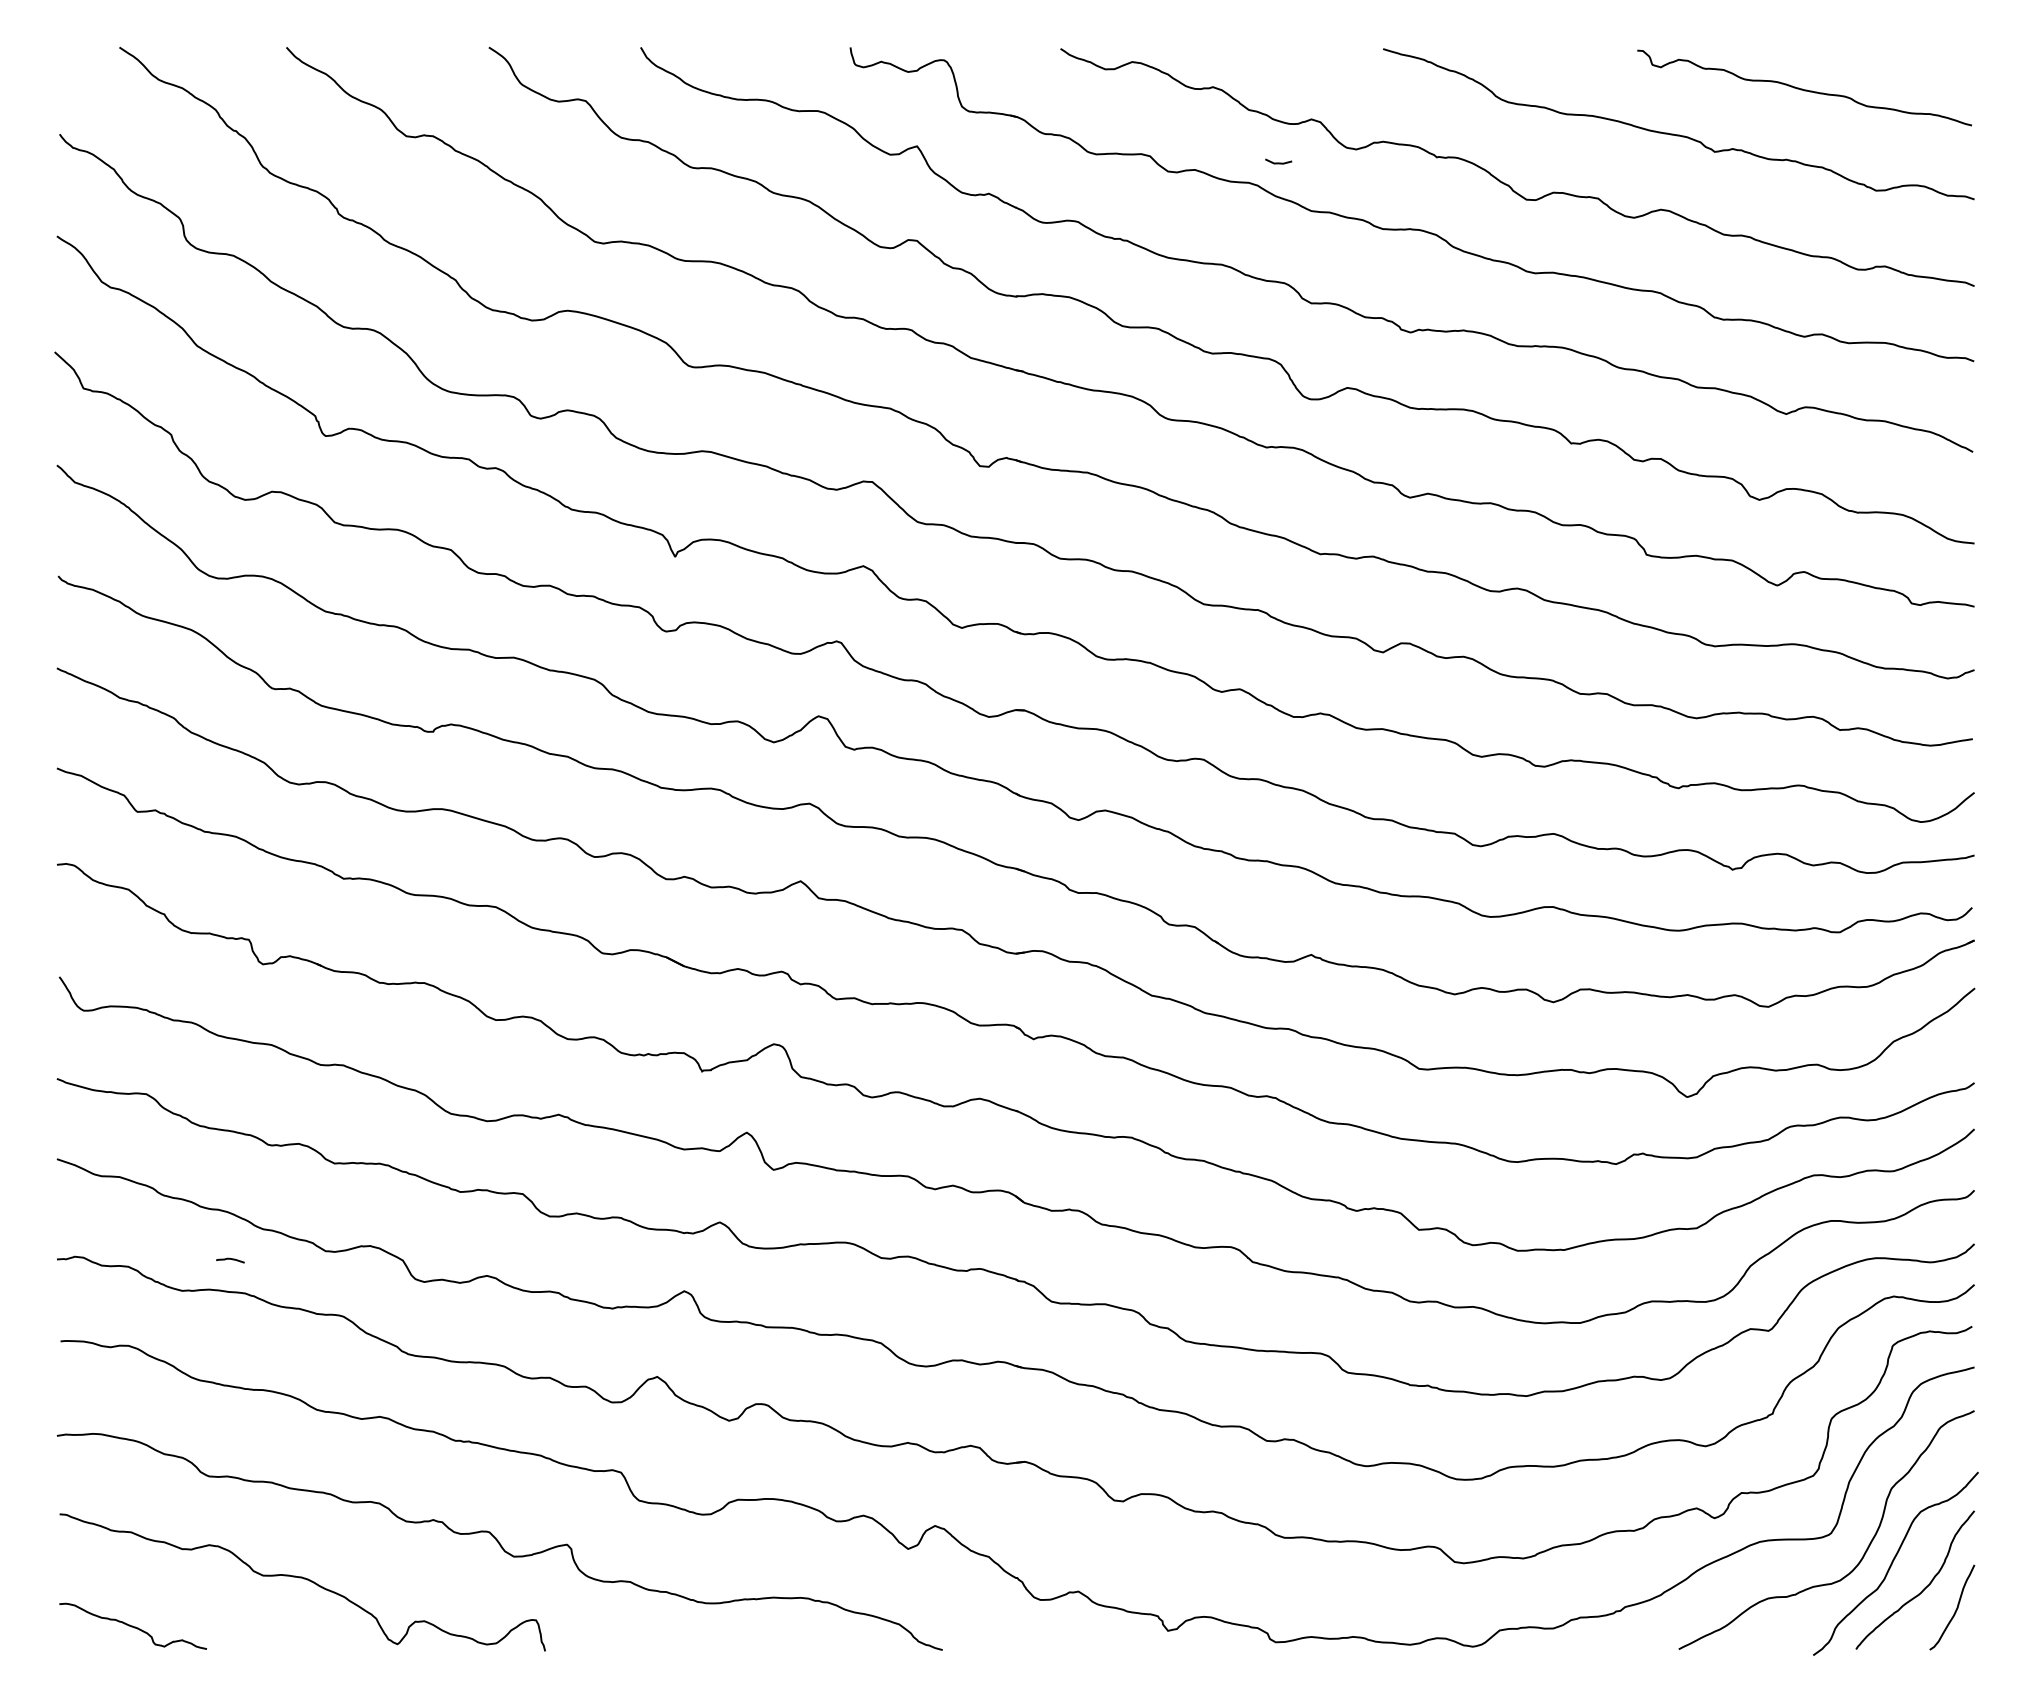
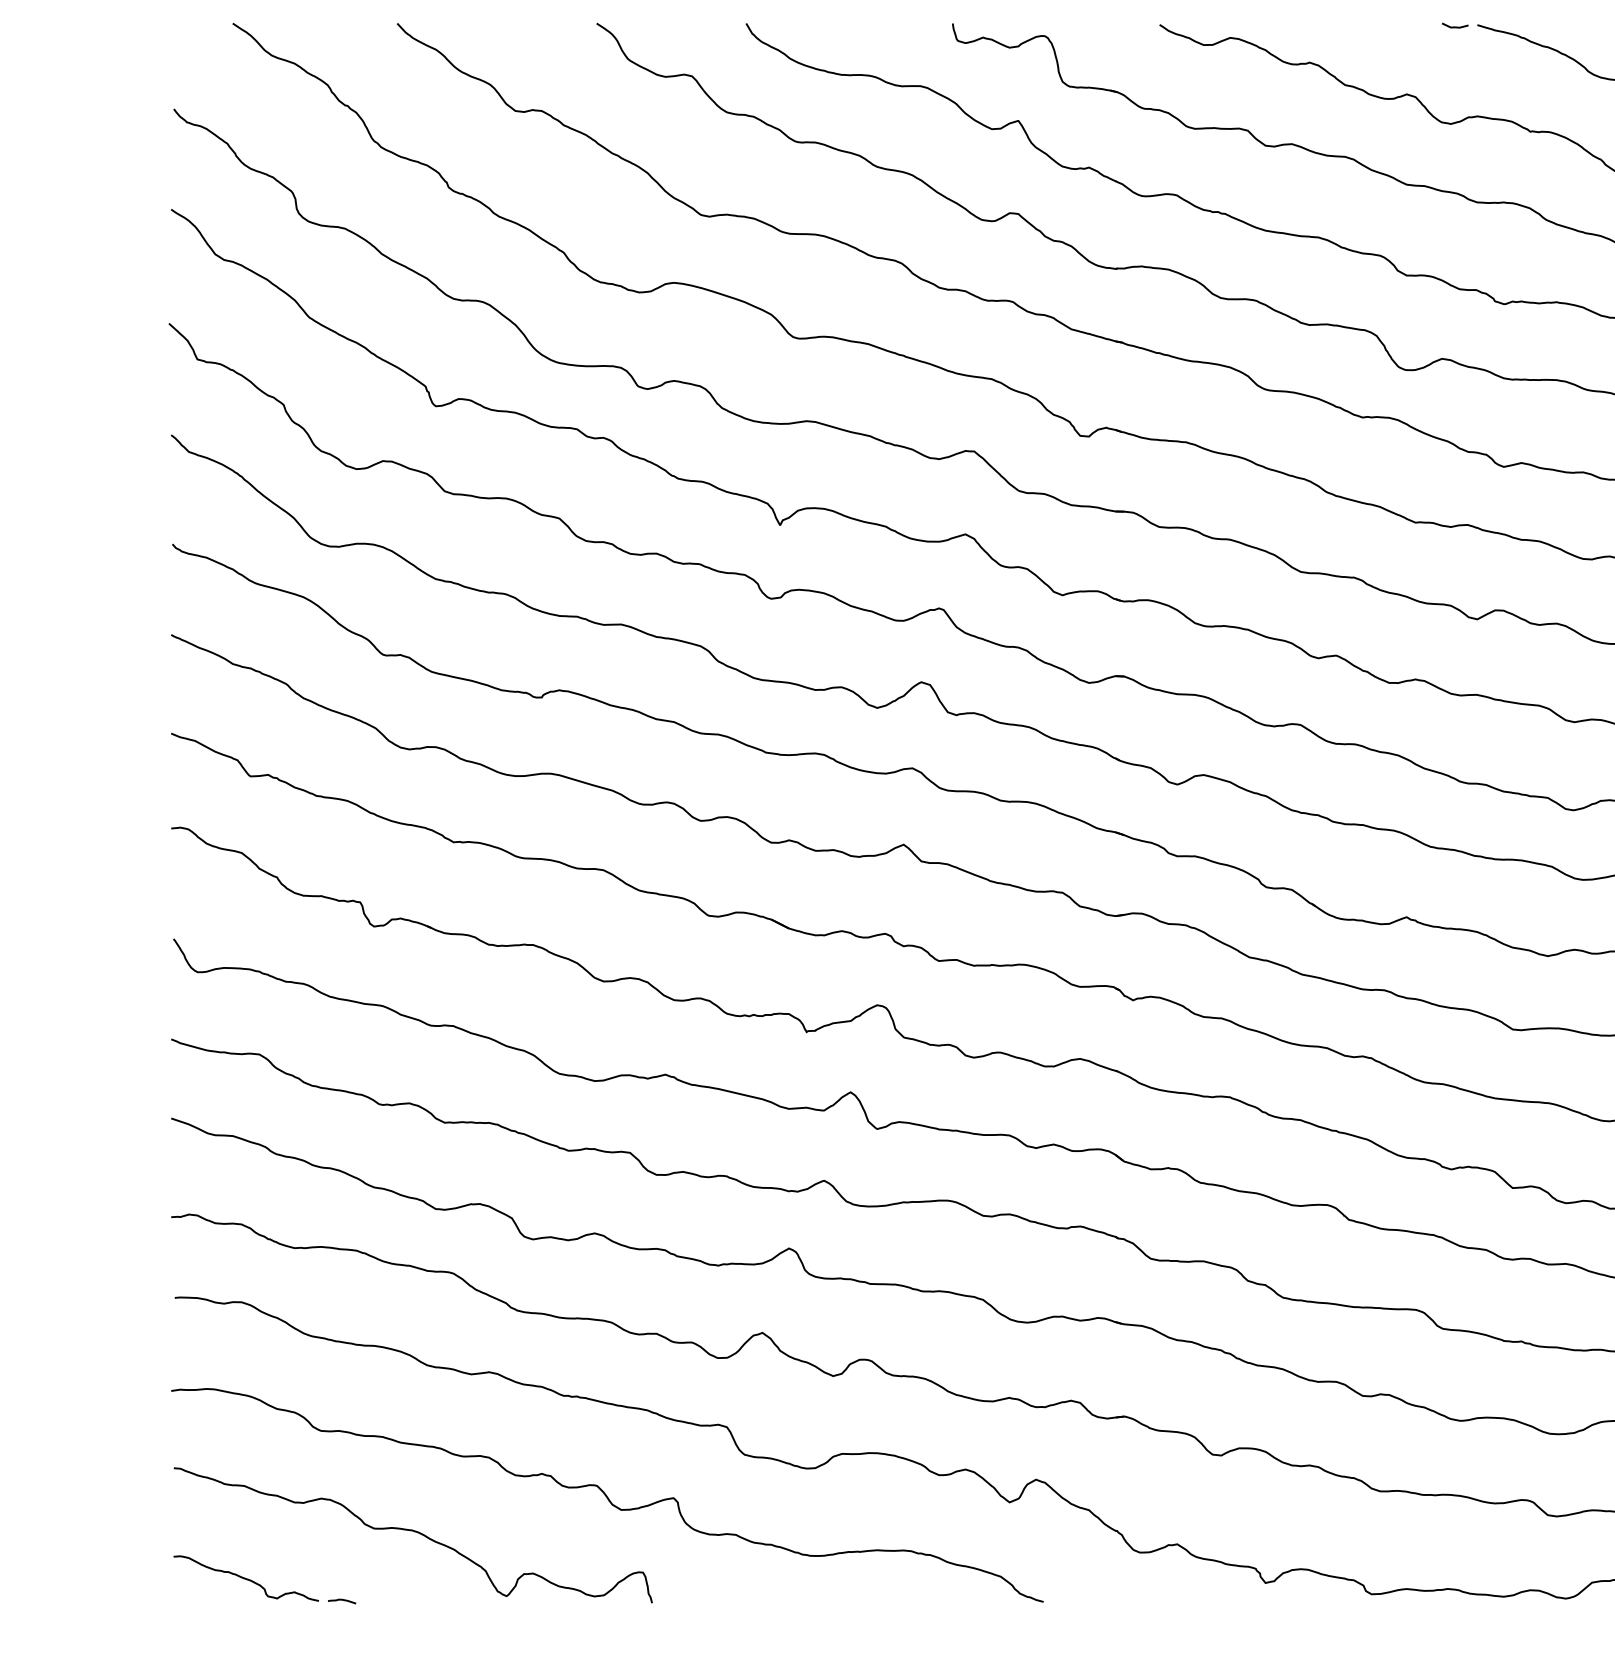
line: (1278, 162) -> (1455, 26), moved
curve: (230, 1259) -> (342, 1600), moved

